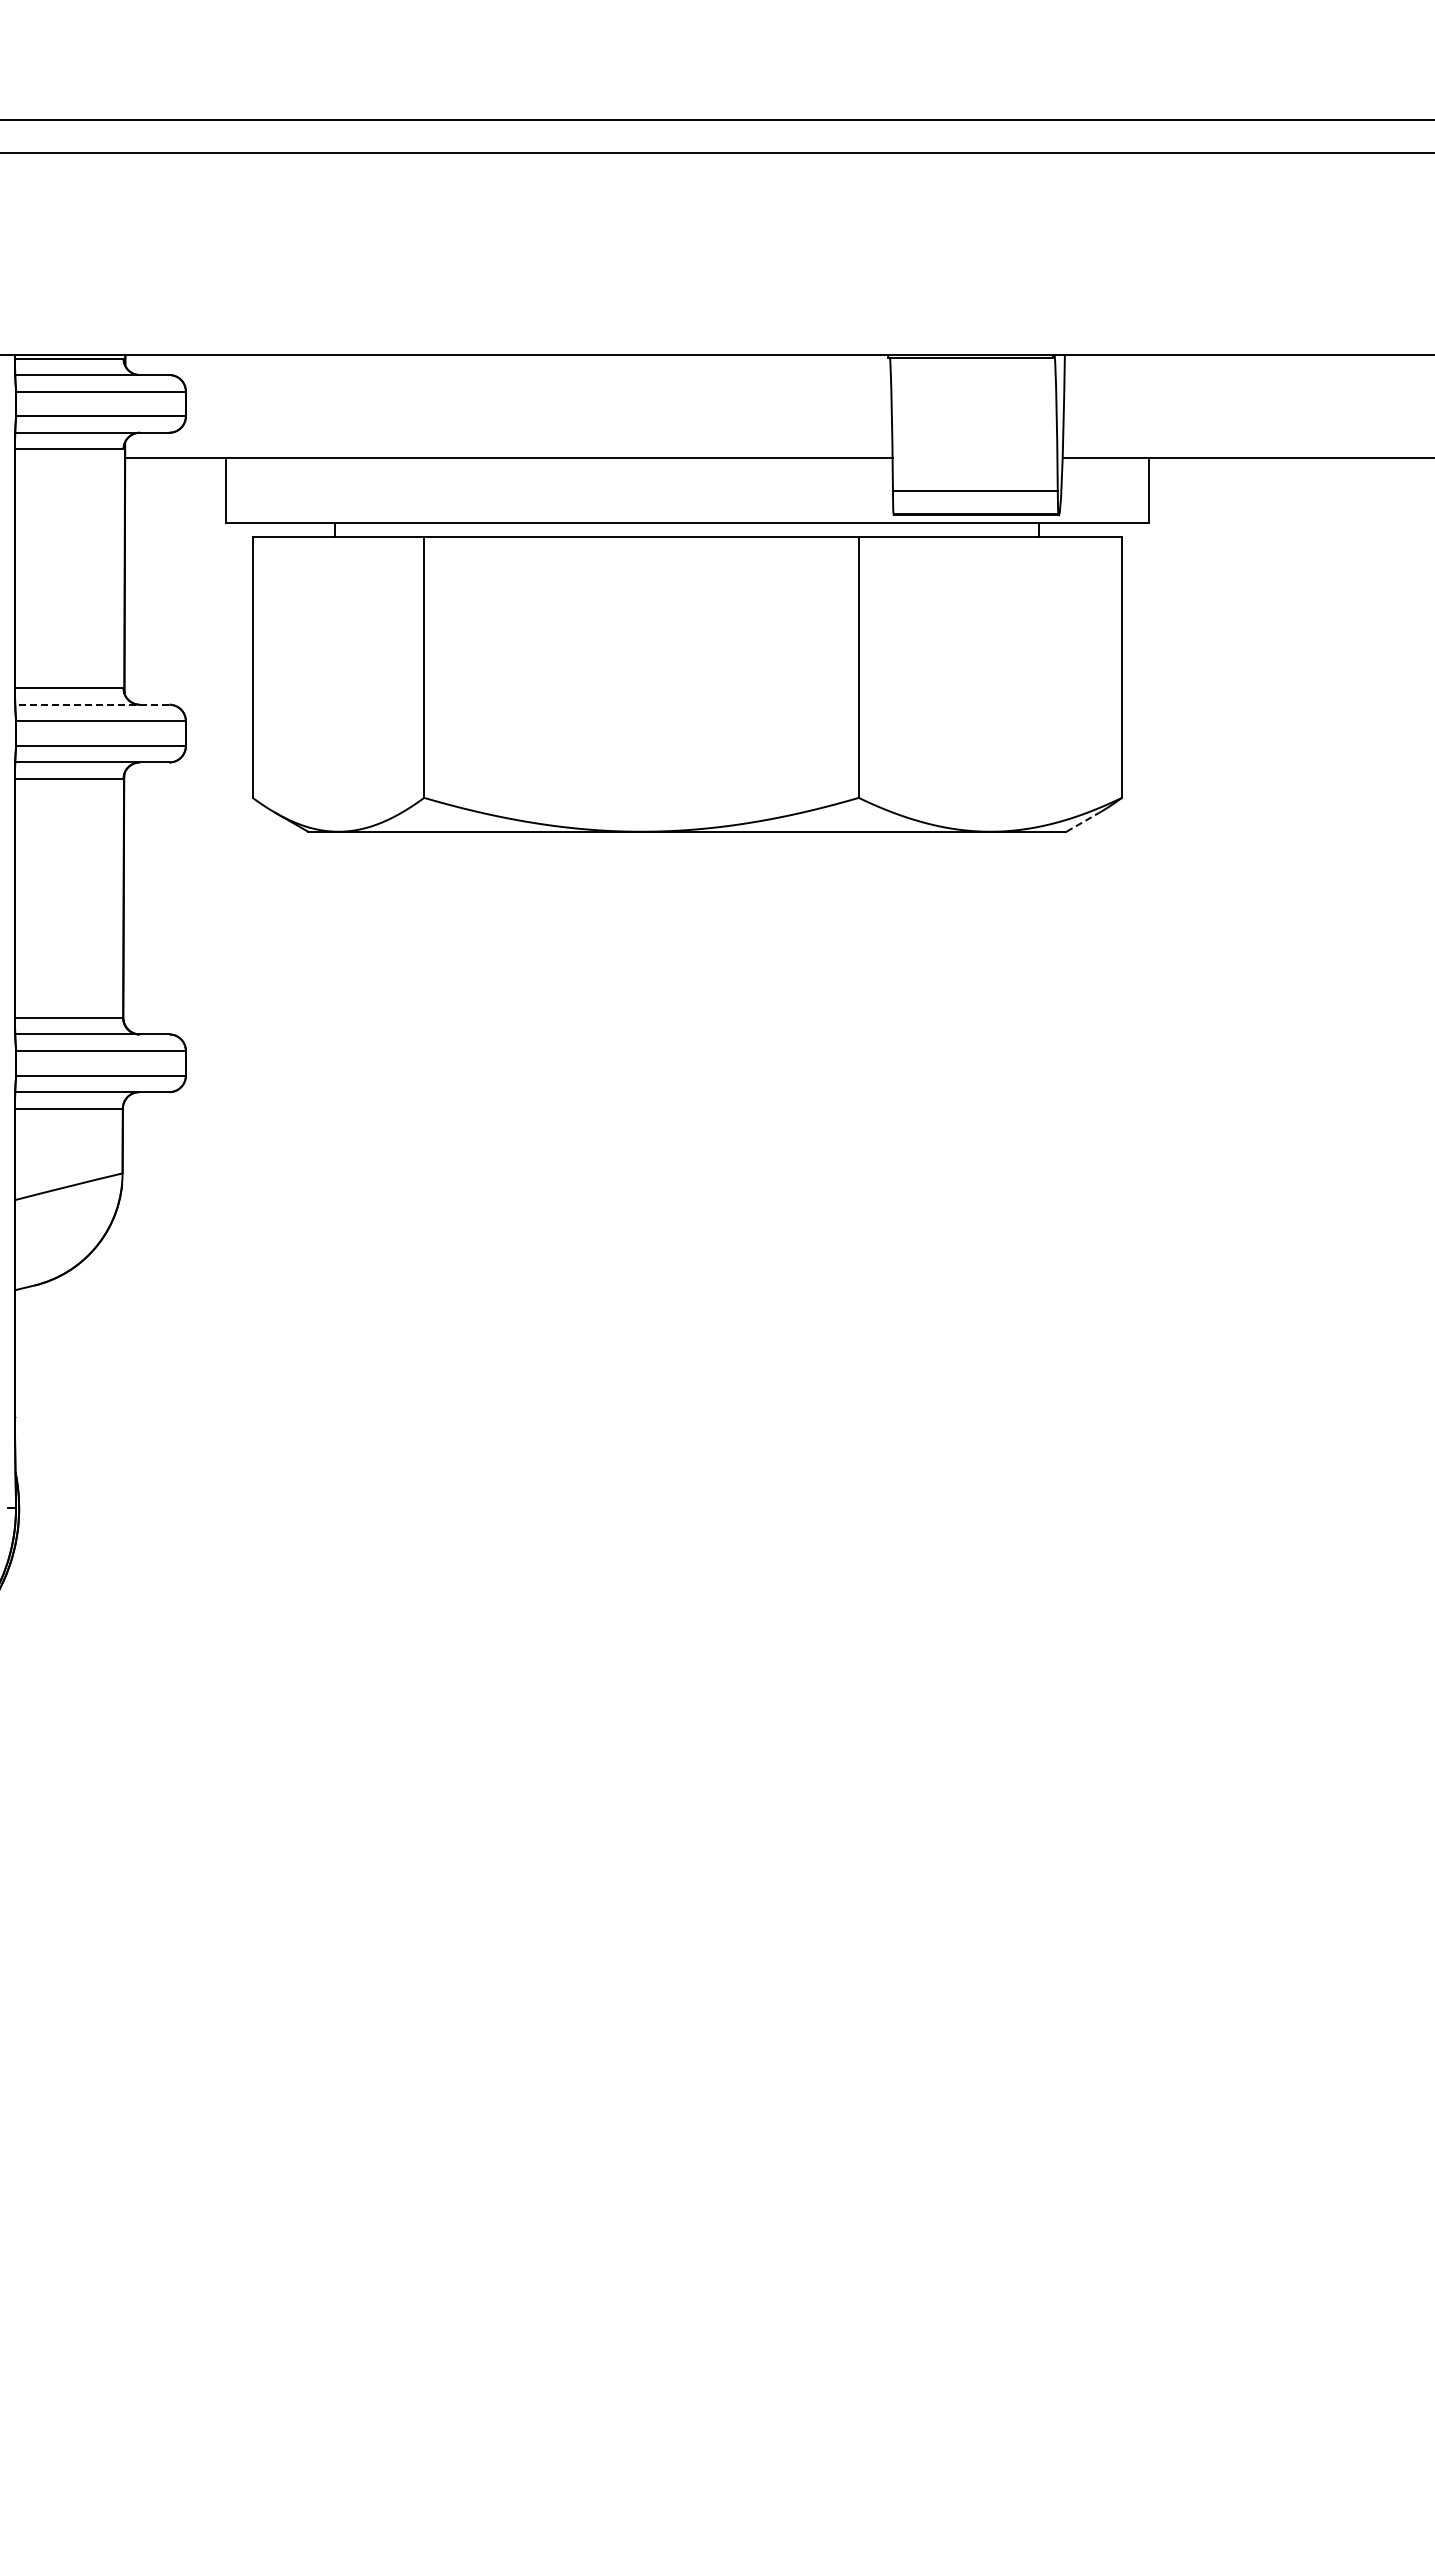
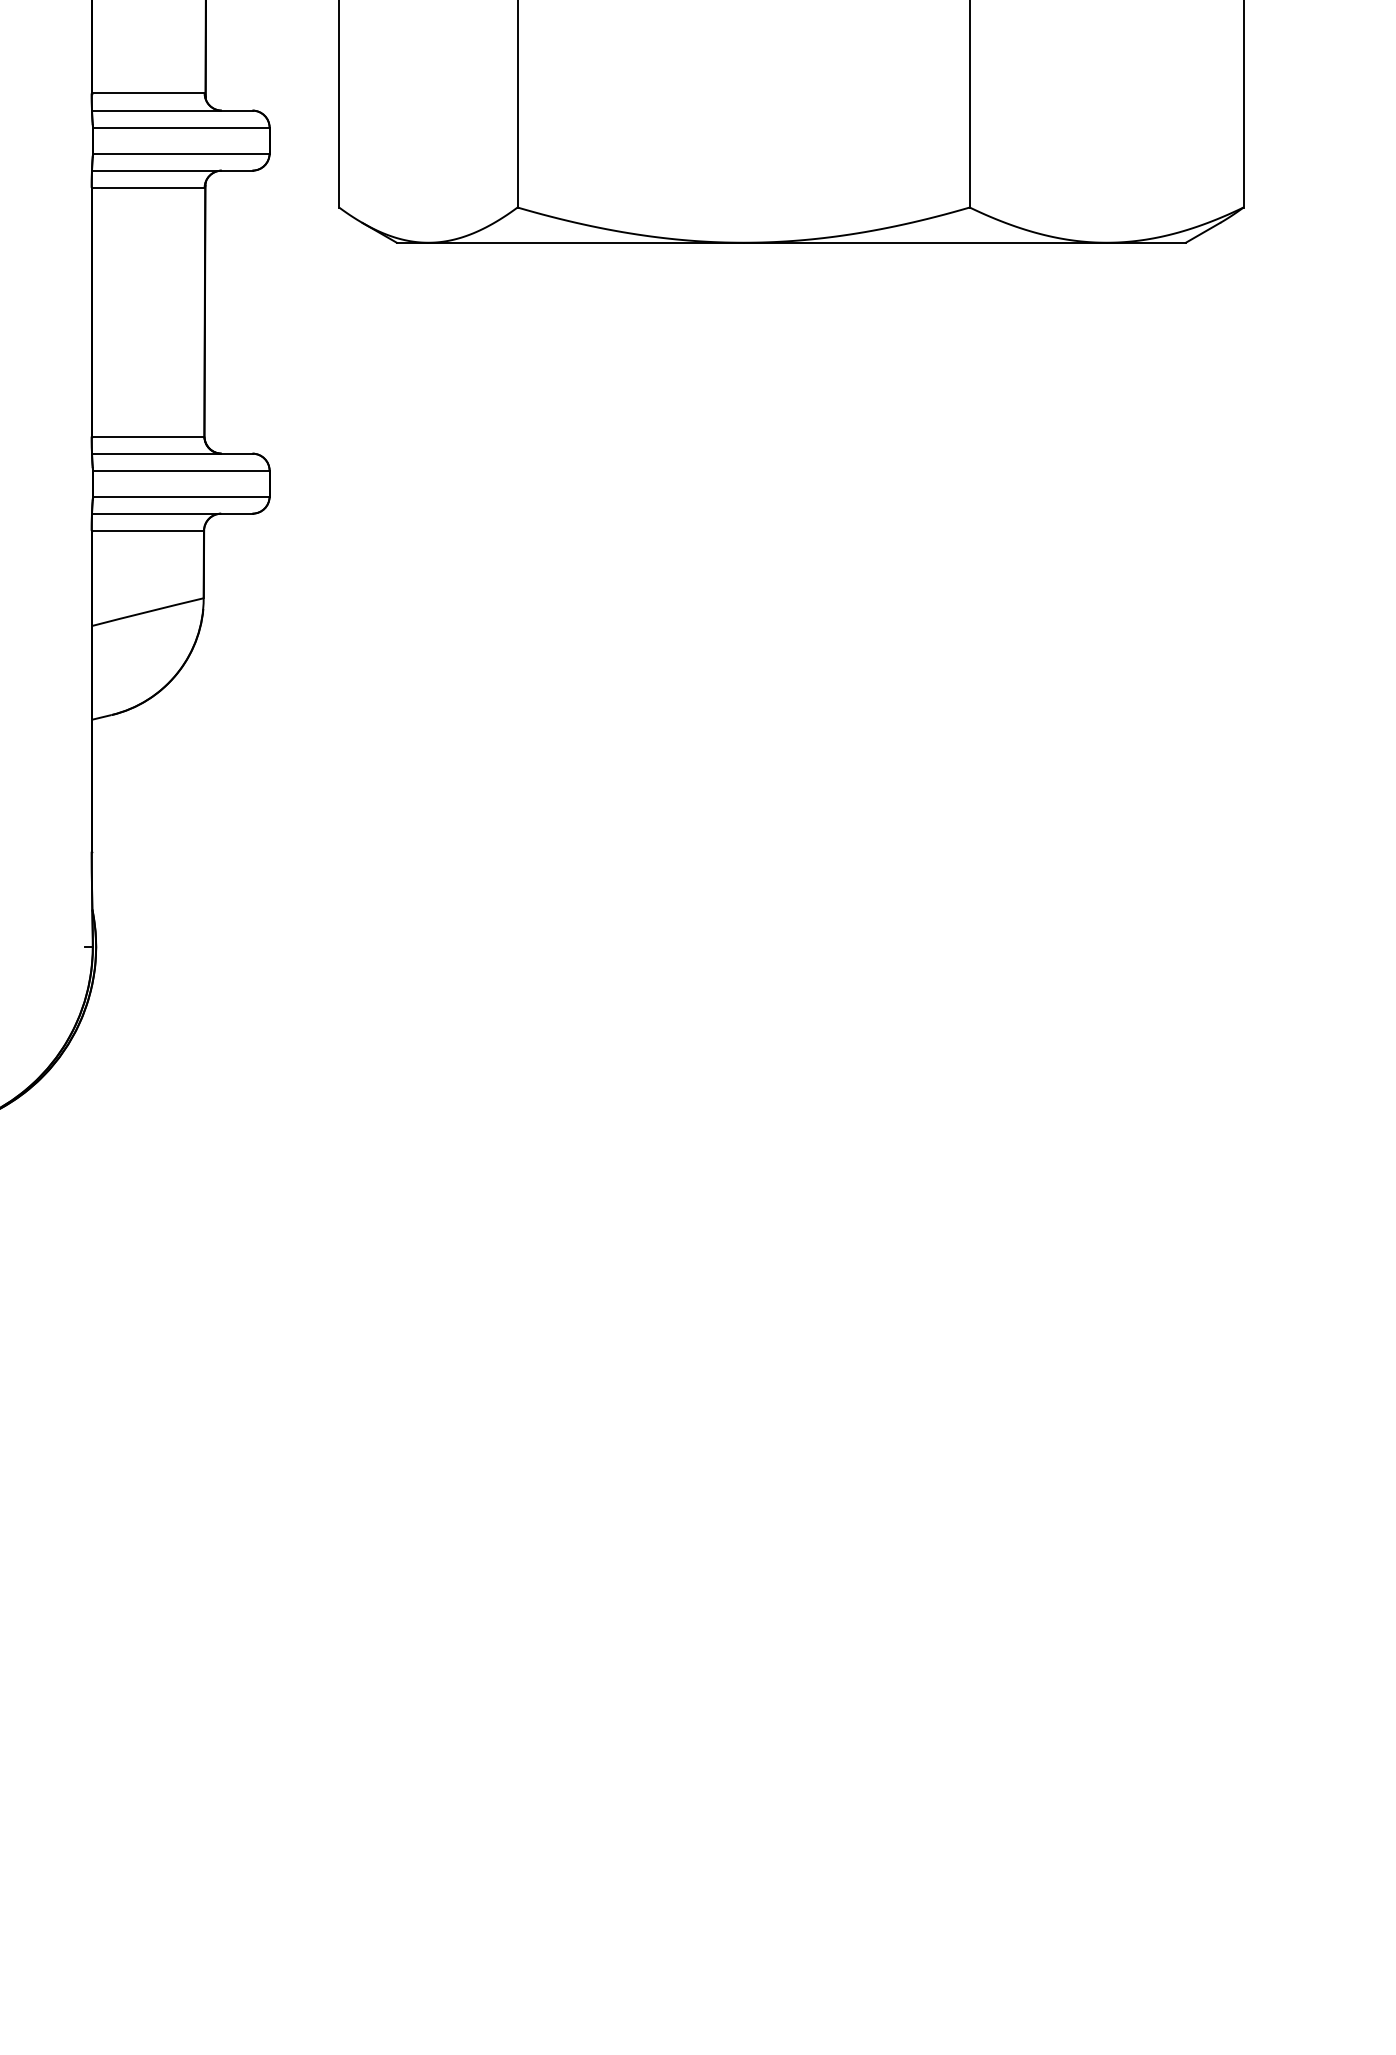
line: (91, 704) -> (171, 110), dashed -> solid
line: (1083, 822) -> (1203, 233), dashed -> solid

